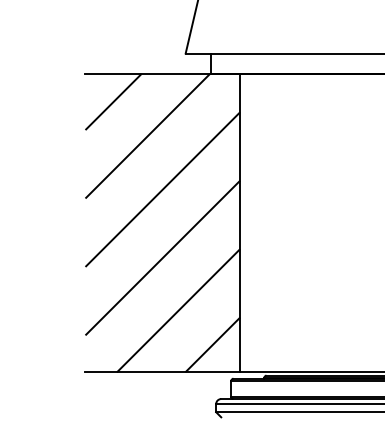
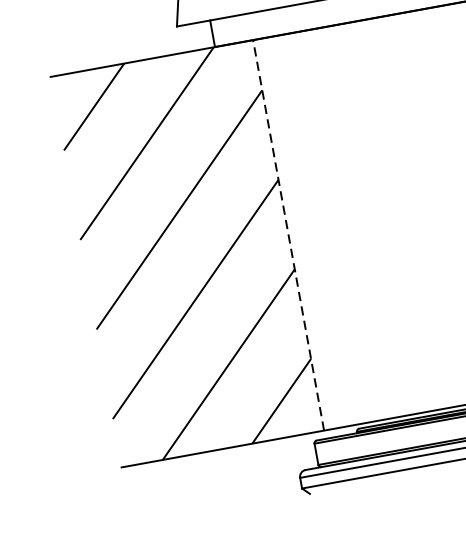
line: (240, 222) -> (288, 234), solid -> dashed

